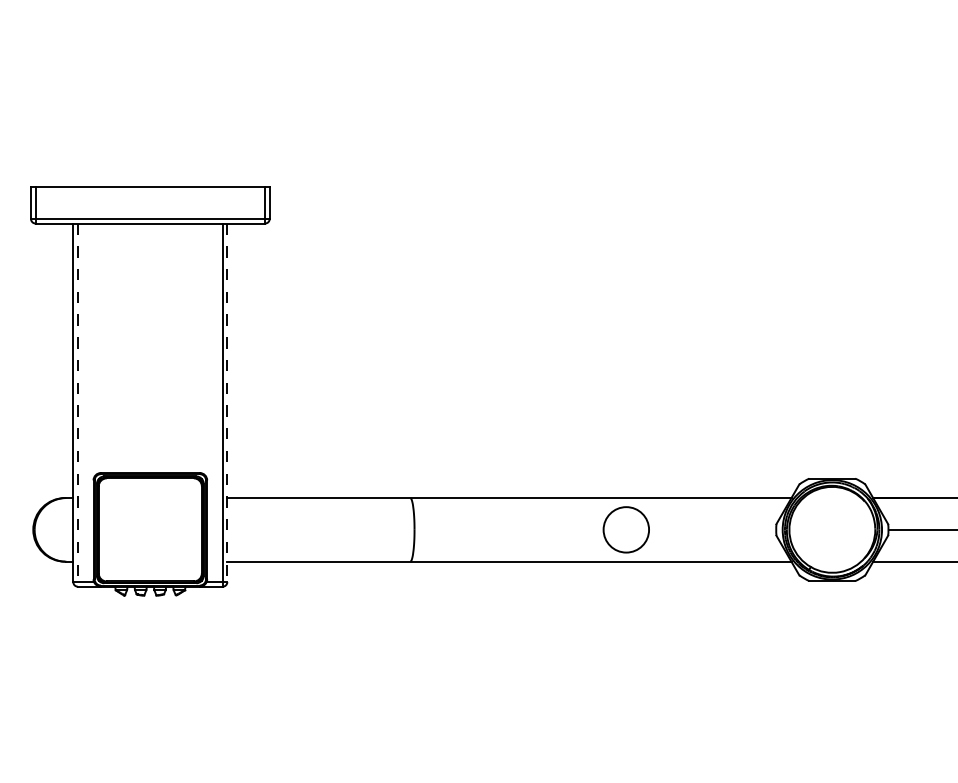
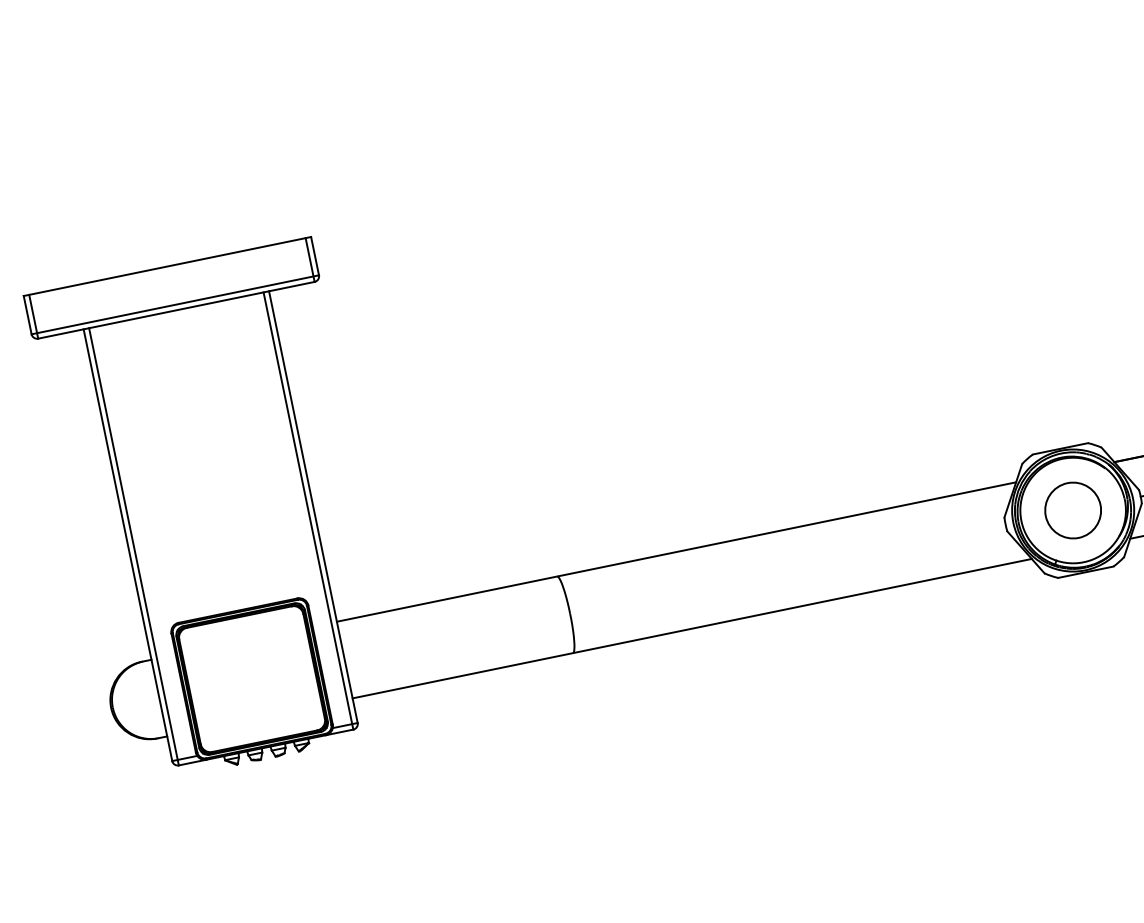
line: (227, 403) -> (313, 507), dashed -> solid
line: (77, 405) -> (133, 547), dashed -> solid
circle: (625, 529) -> (1072, 510), moved

